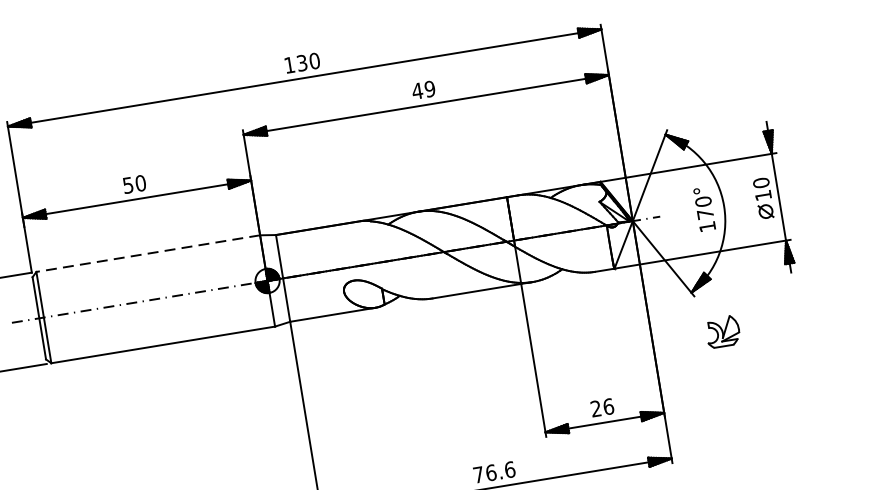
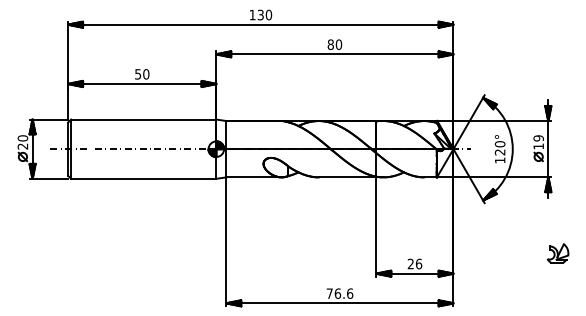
text: (423, 89) -> (334, 44), 49 -> 80
text: (761, 183) -> (538, 138), 10 -> 19
text: (704, 214) -> (499, 152), 170° -> 120°
line: (147, 253) -> (143, 119), dashed -> solid
part: (722, 331) -> (557, 253), moved

